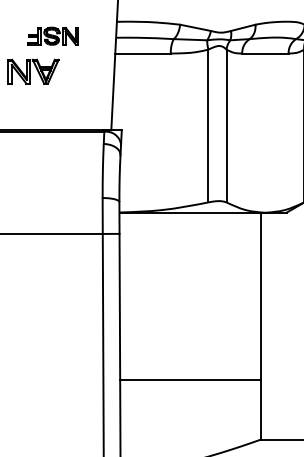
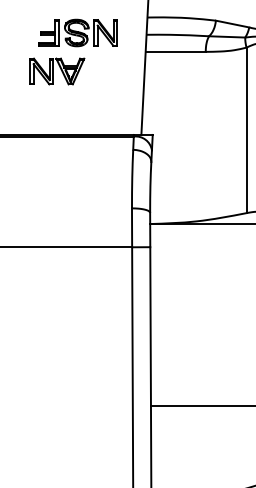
part: (52, 36) -> (77, 33), size x1.43

